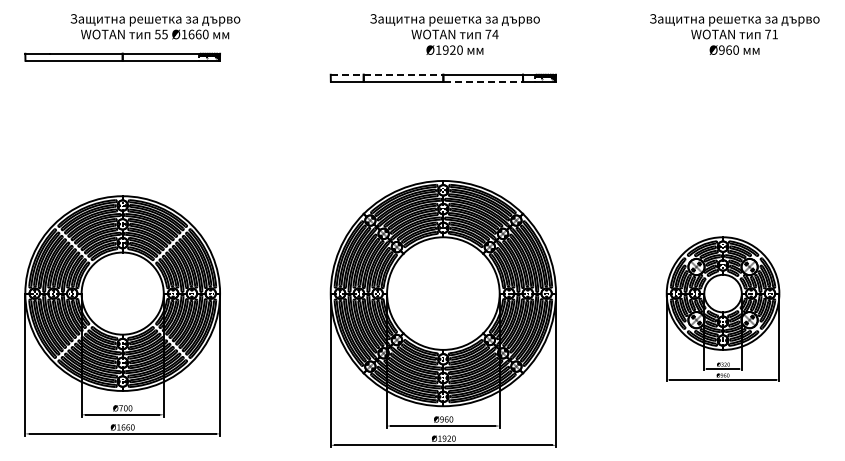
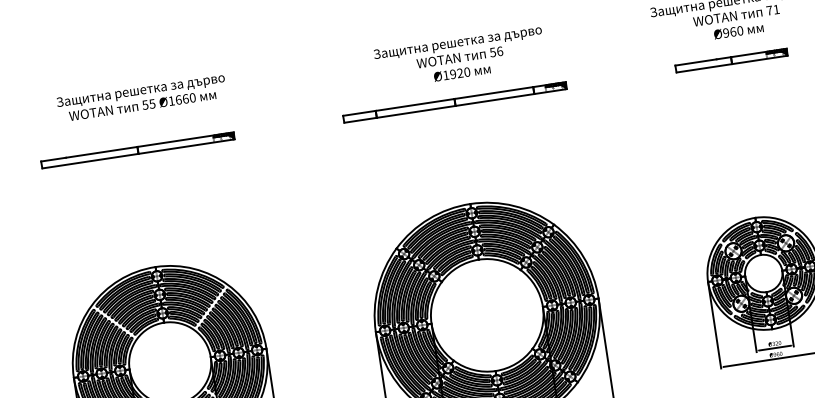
text: (155, 26) -> (141, 97), moved
text: (491, 34) -> (496, 51), 74 -> 56
part: (122, 56) -> (137, 149), moved
line: (387, 74) -> (399, 107), dashed -> solid
part: (722, 77) -> (730, 59), added
line: (483, 81) -> (495, 99), dashed -> solid

